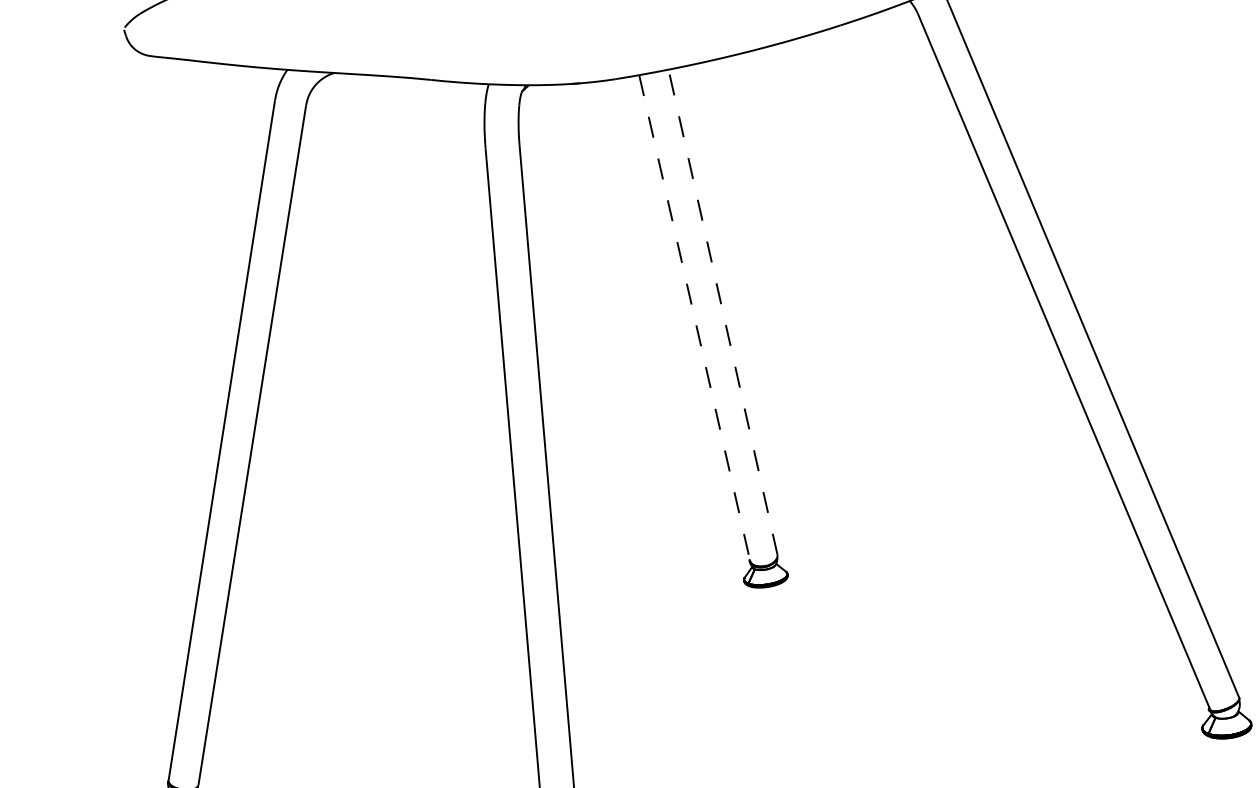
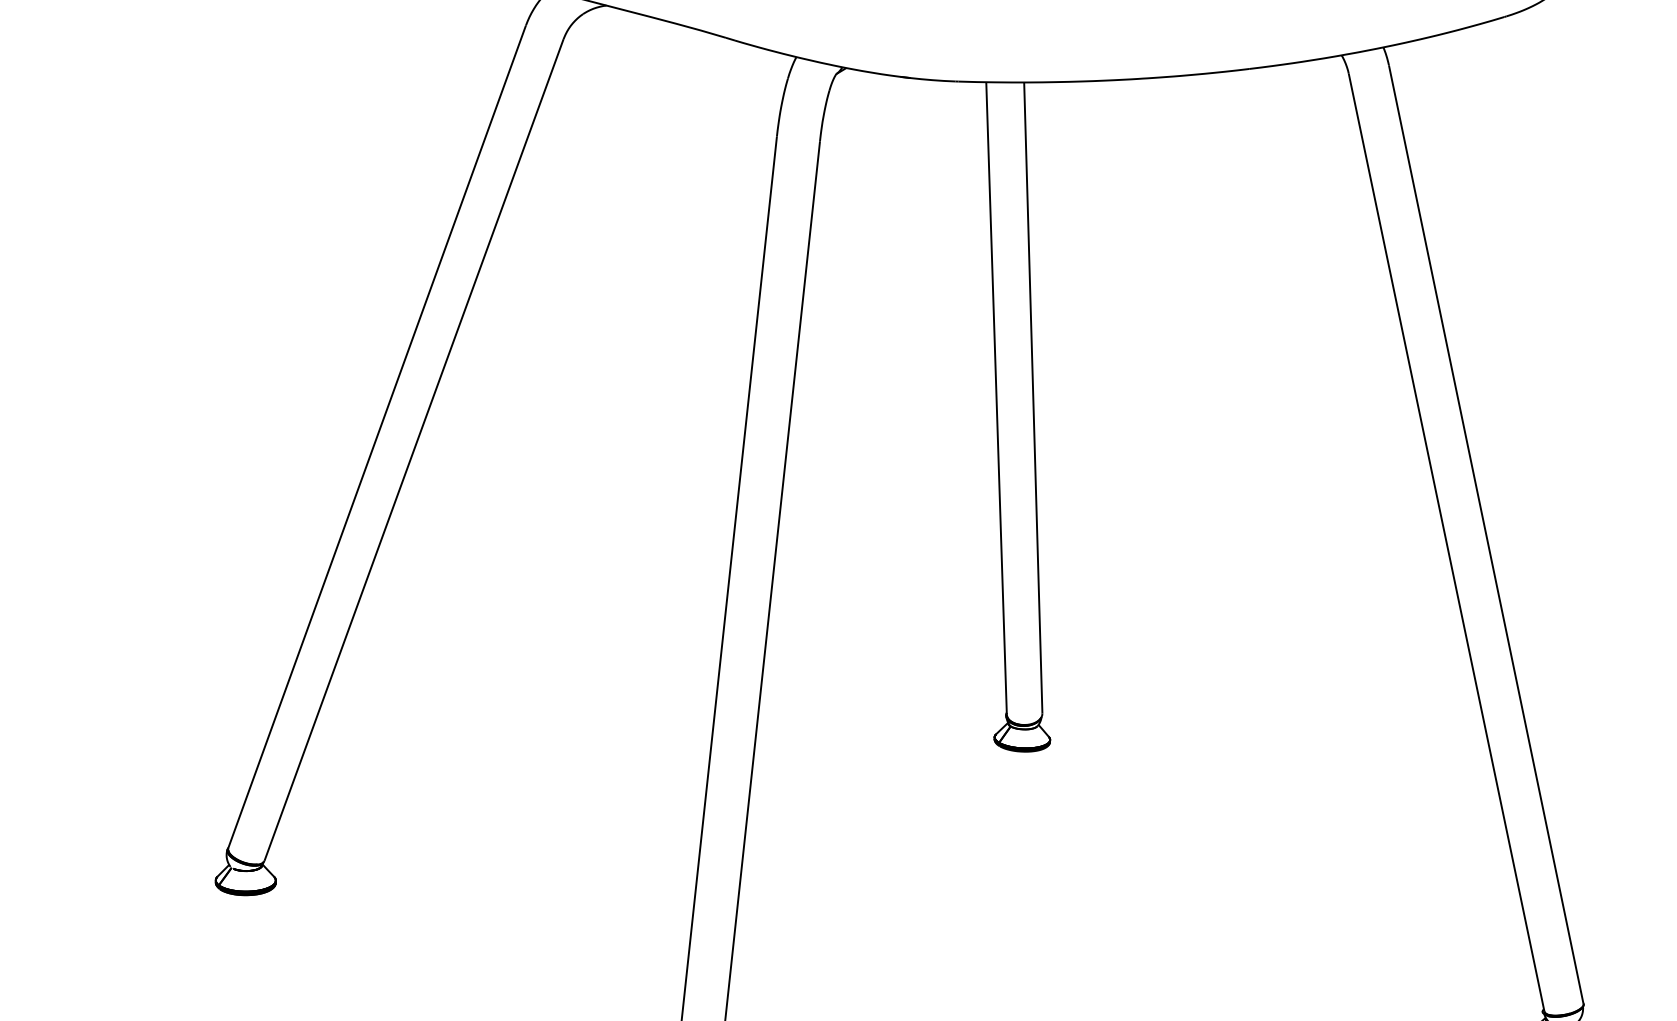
line: (723, 312) -> (1033, 398), dashed -> solid
line: (694, 318) -> (996, 398), dashed -> solid

